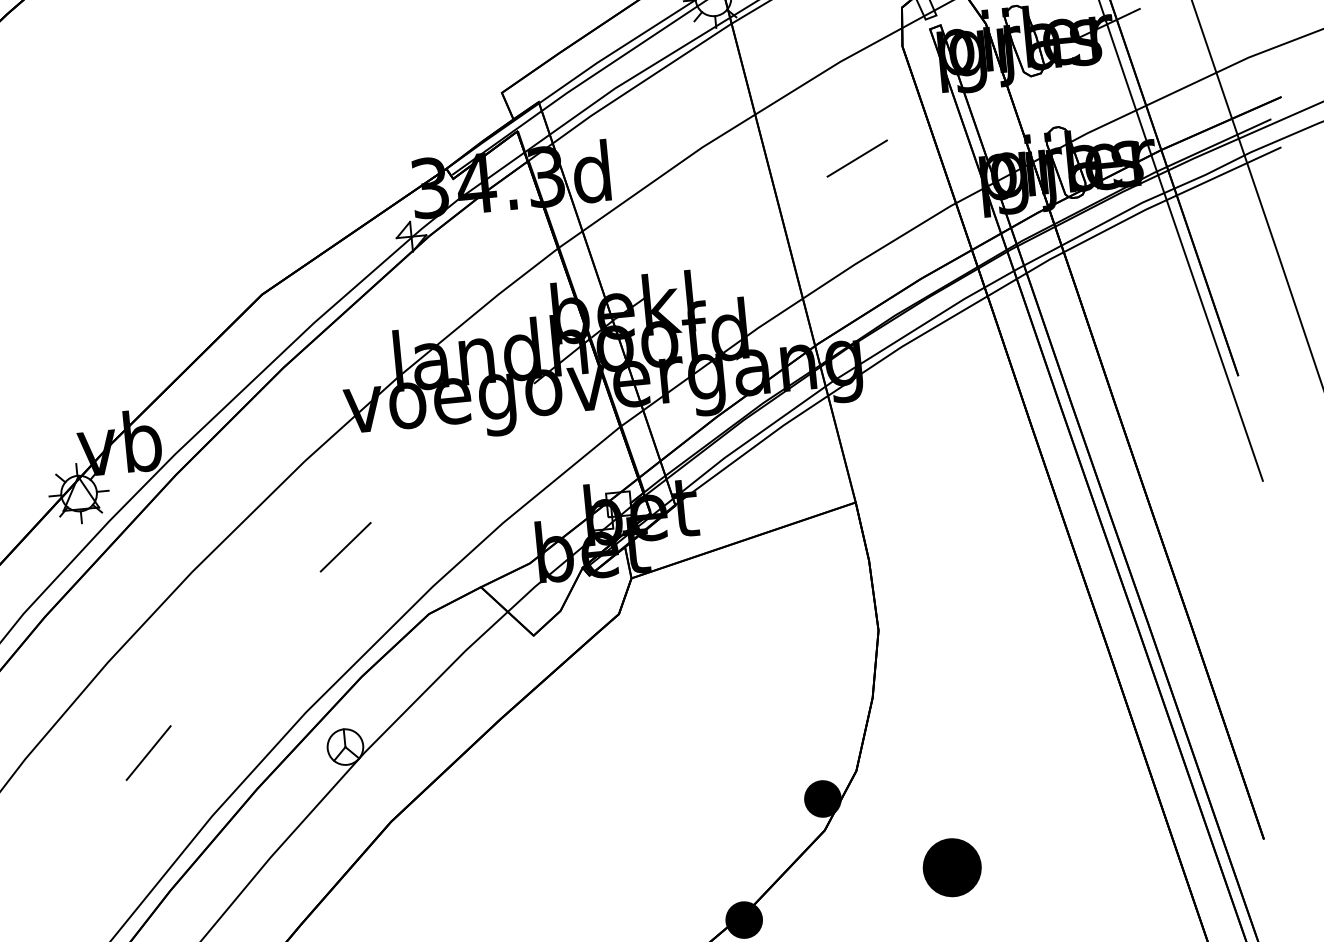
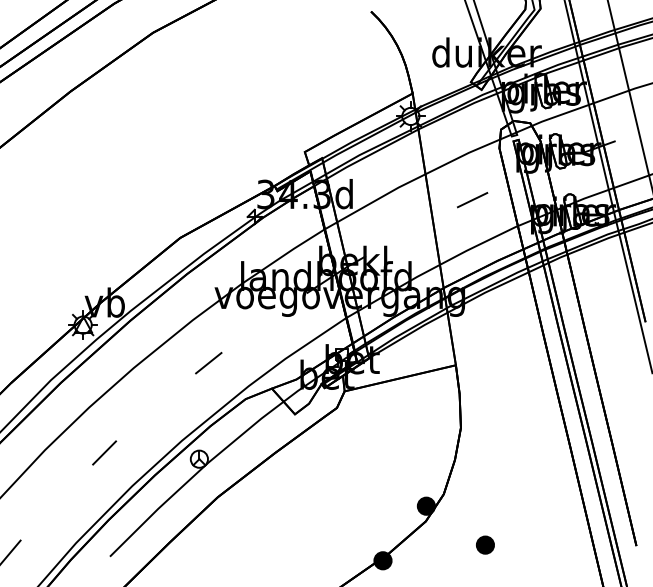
part: (952, 866) -> (485, 544), size x0.62

